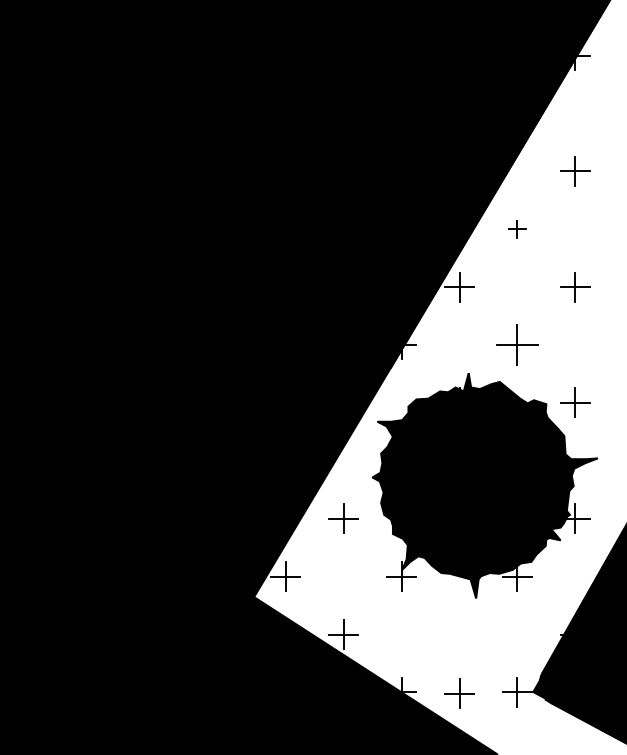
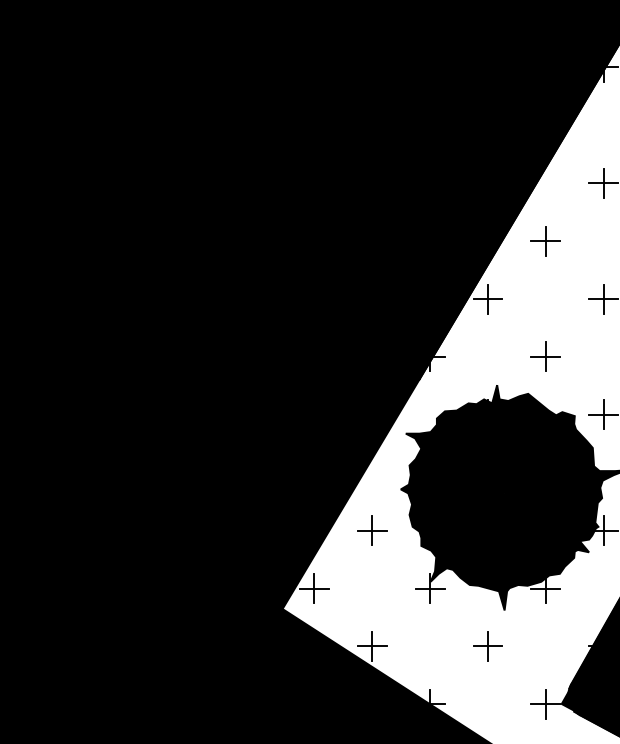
part: (517, 229) -> (545, 241), size x1.67
part: (517, 344) -> (545, 356), size x0.71
part: (459, 693) -> (487, 646), moved

